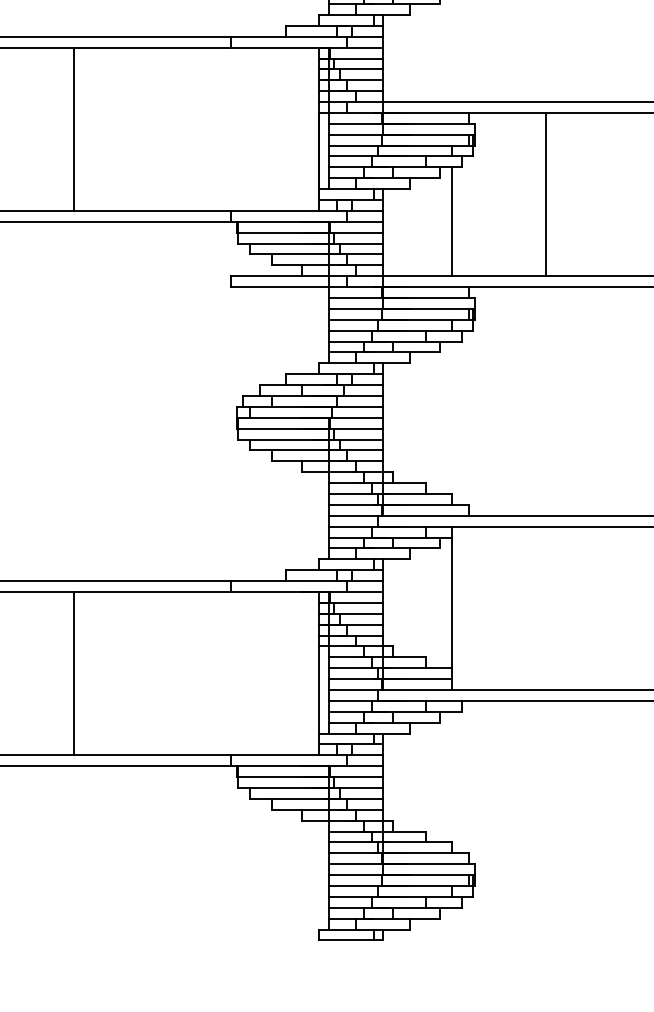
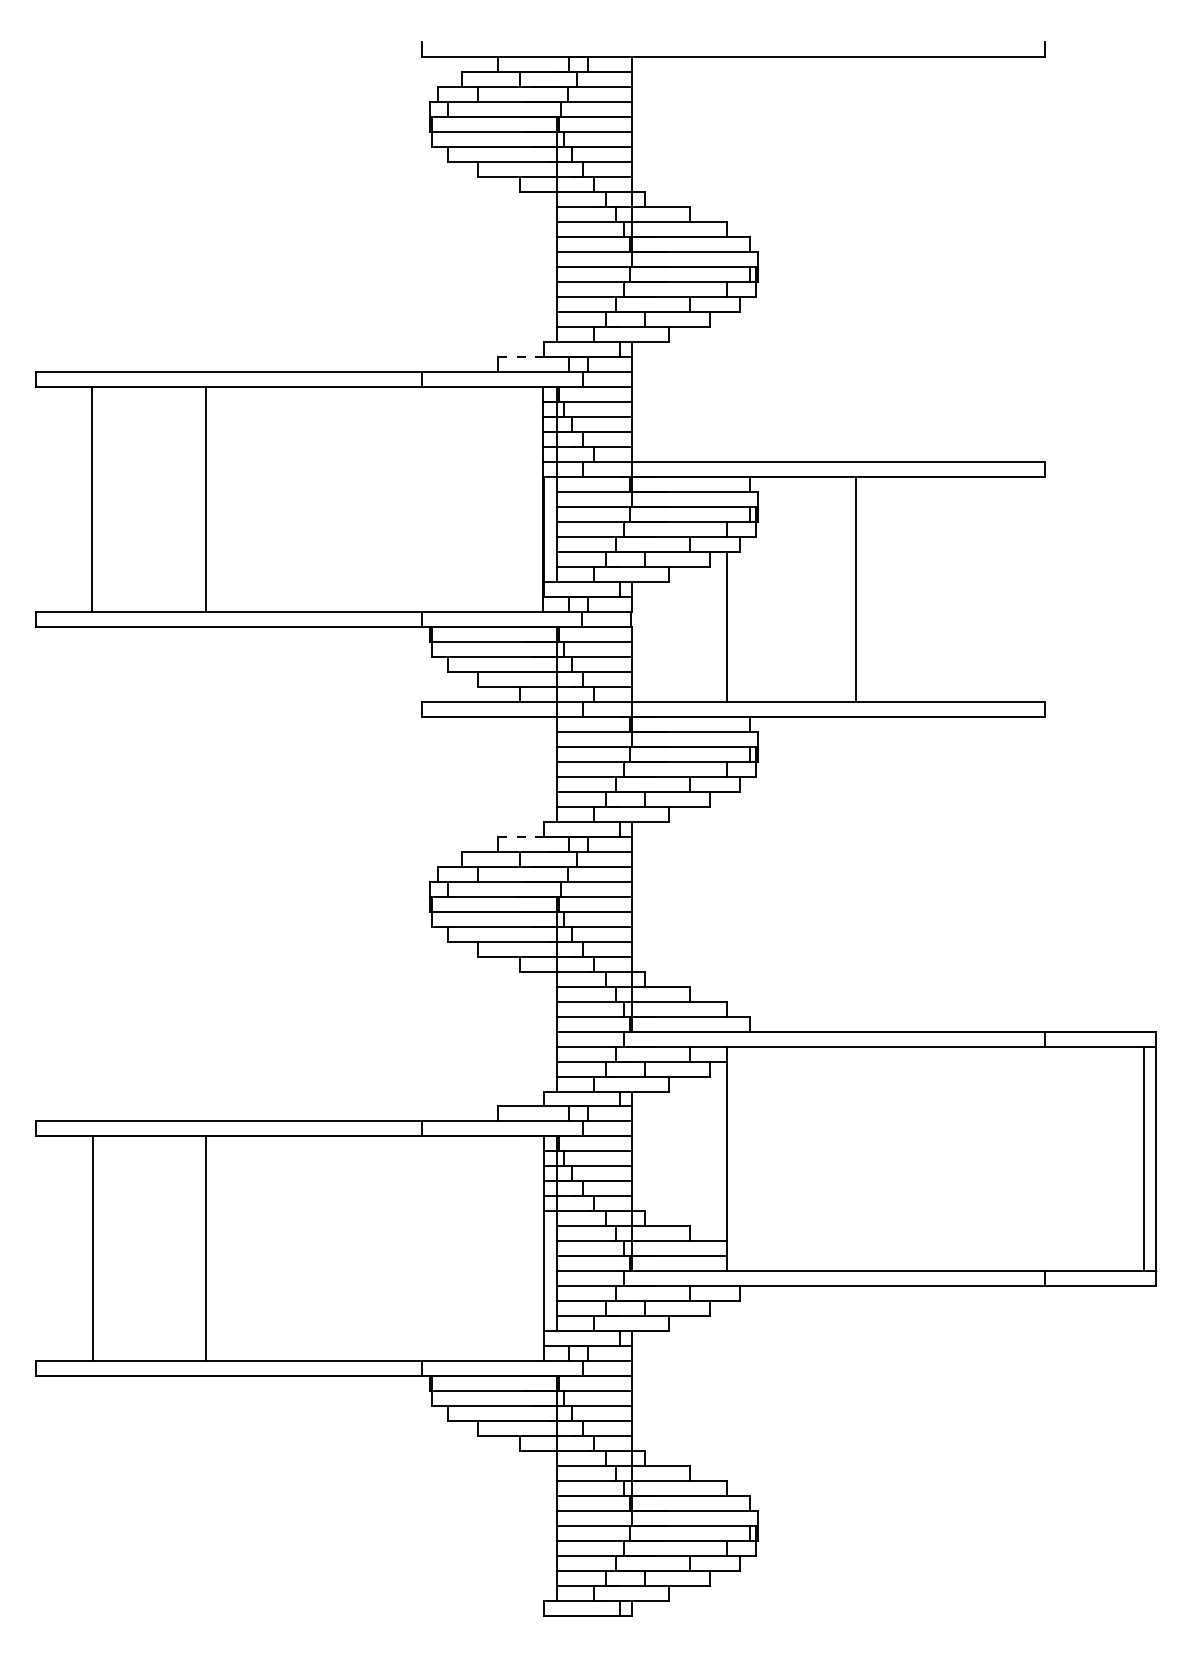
line: (302, 26) -> (520, 357), solid -> dashed
line: (302, 374) -> (520, 836), solid -> dashed

